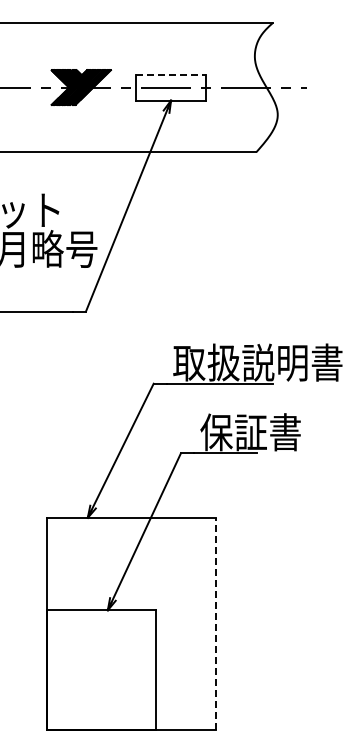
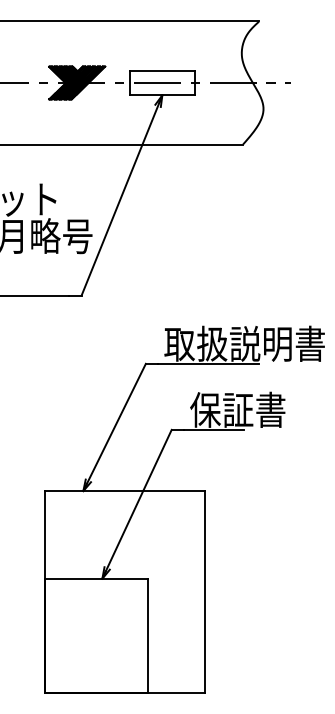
line: (171, 74) -> (162, 70), dashed -> solid
line: (215, 623) -> (204, 591), dashed -> solid

